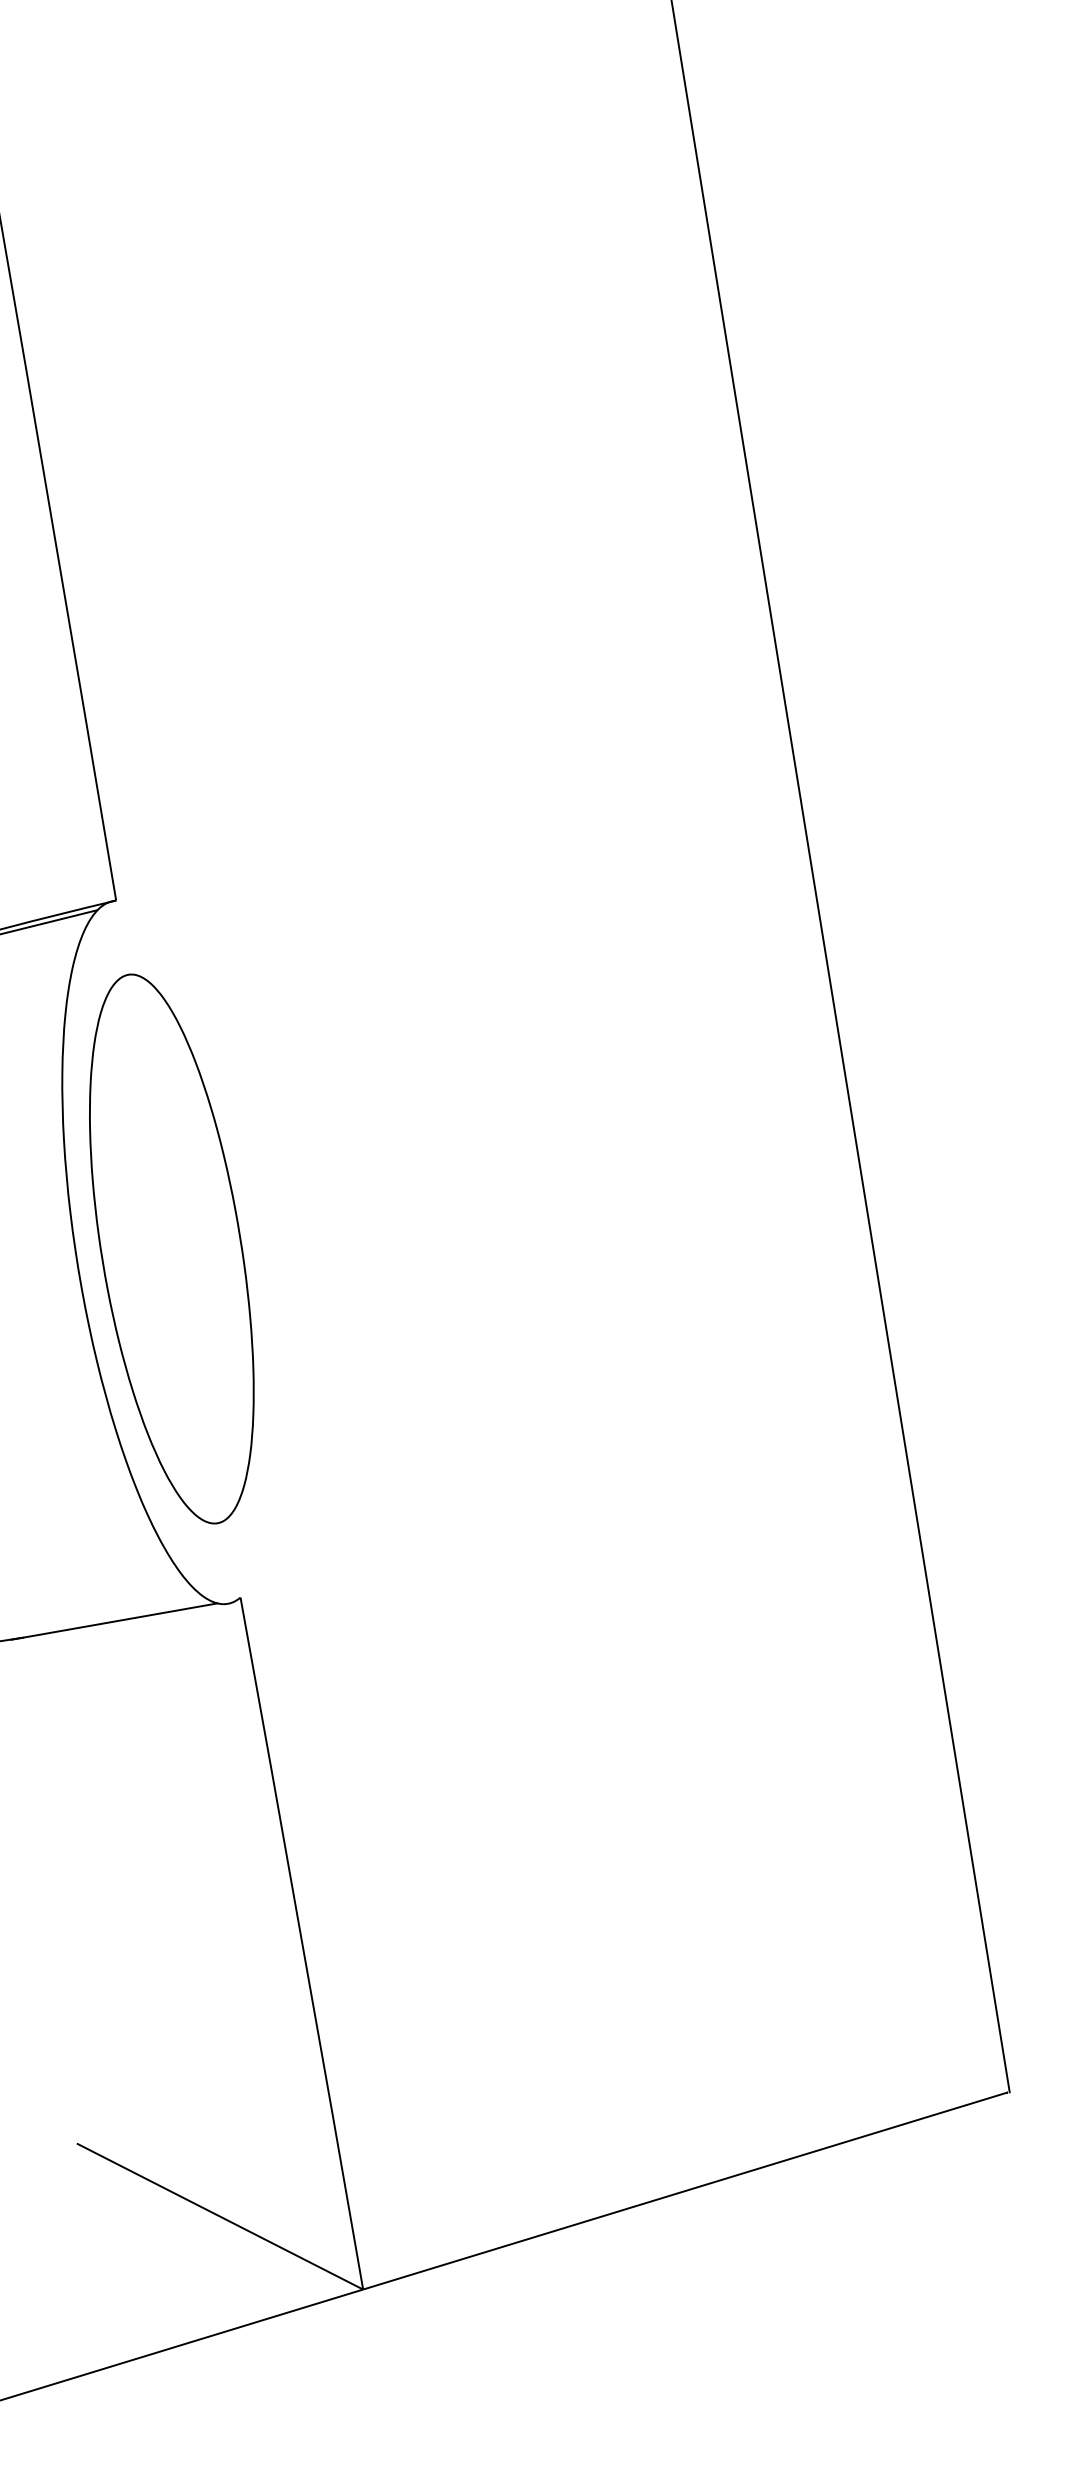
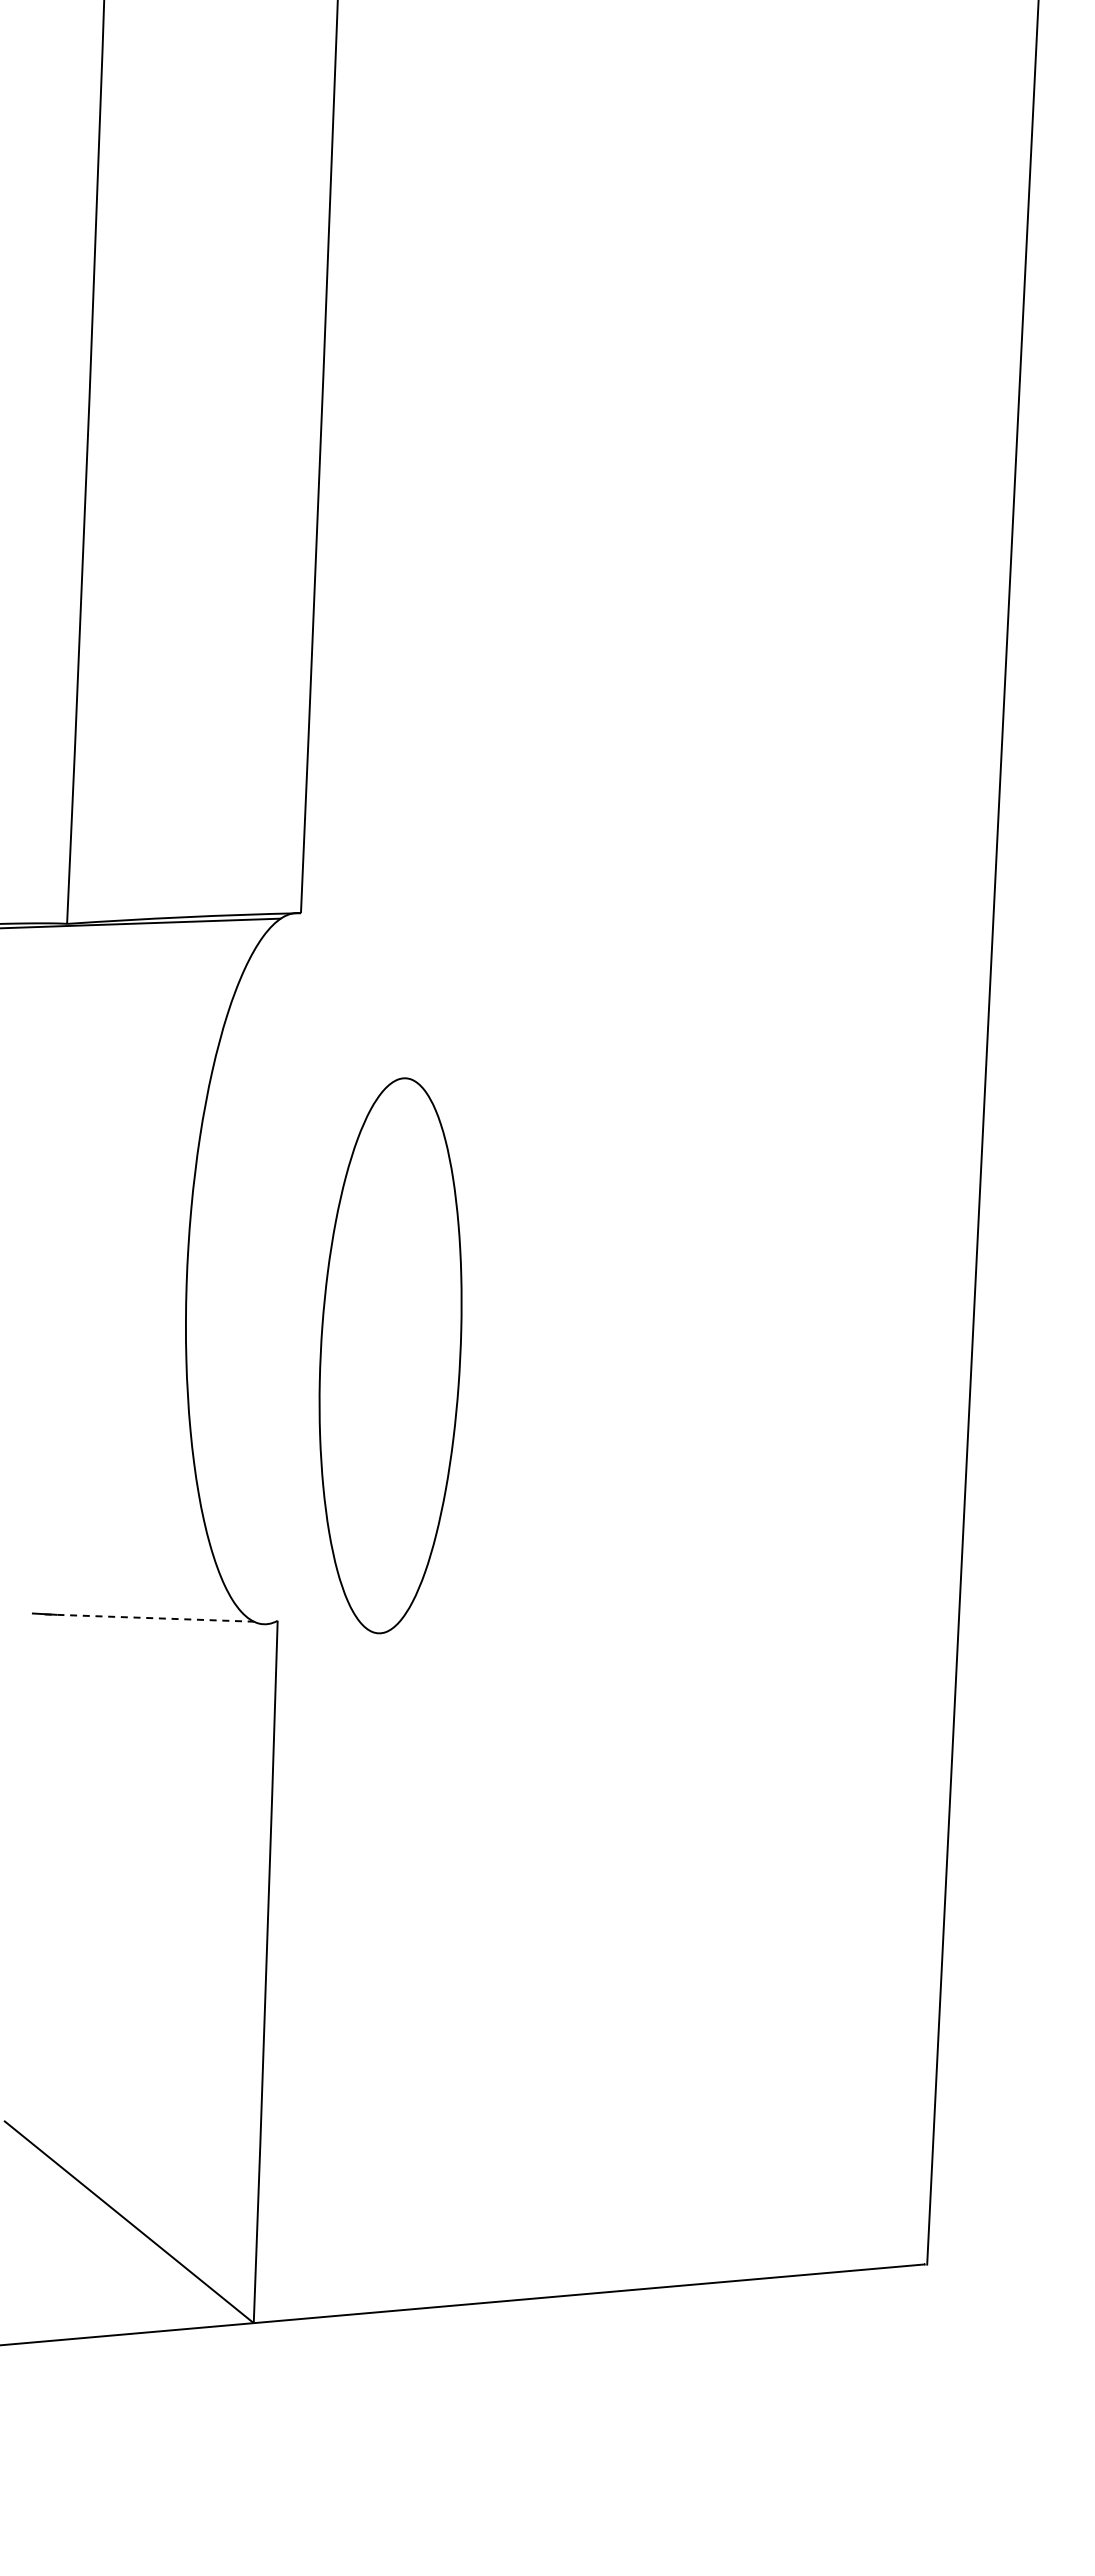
part: (171, 1249) -> (390, 1355), moved
line: (114, 1621) -> (149, 1618), solid -> dashed

